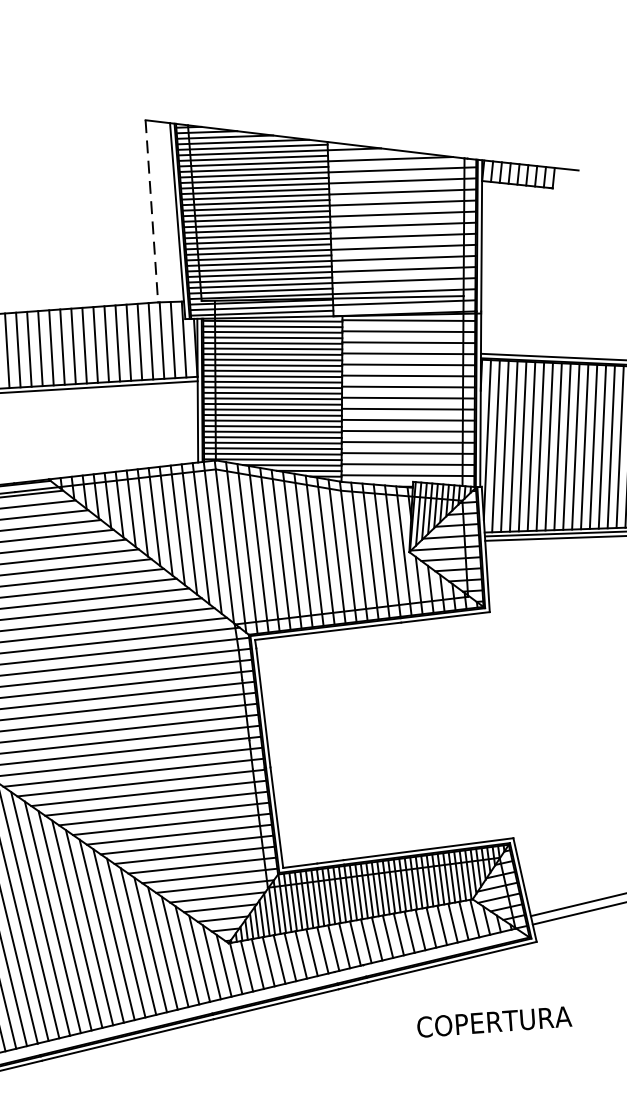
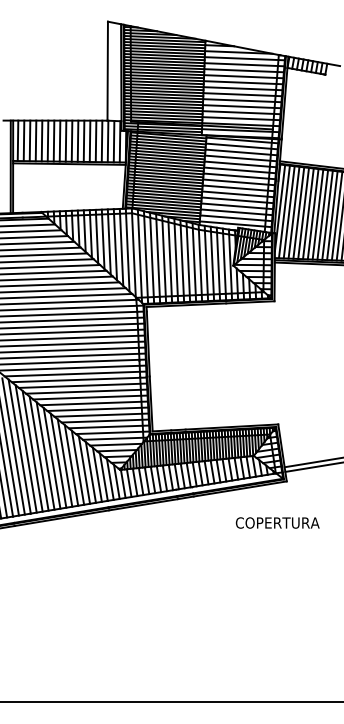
line: (151, 211) -> (107, 71), dashed -> solid
text: (493, 1021) -> (277, 522), moved

